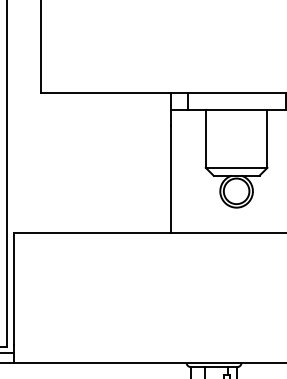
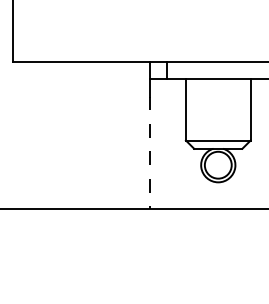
line: (171, 179) -> (149, 152), solid -> dashed

